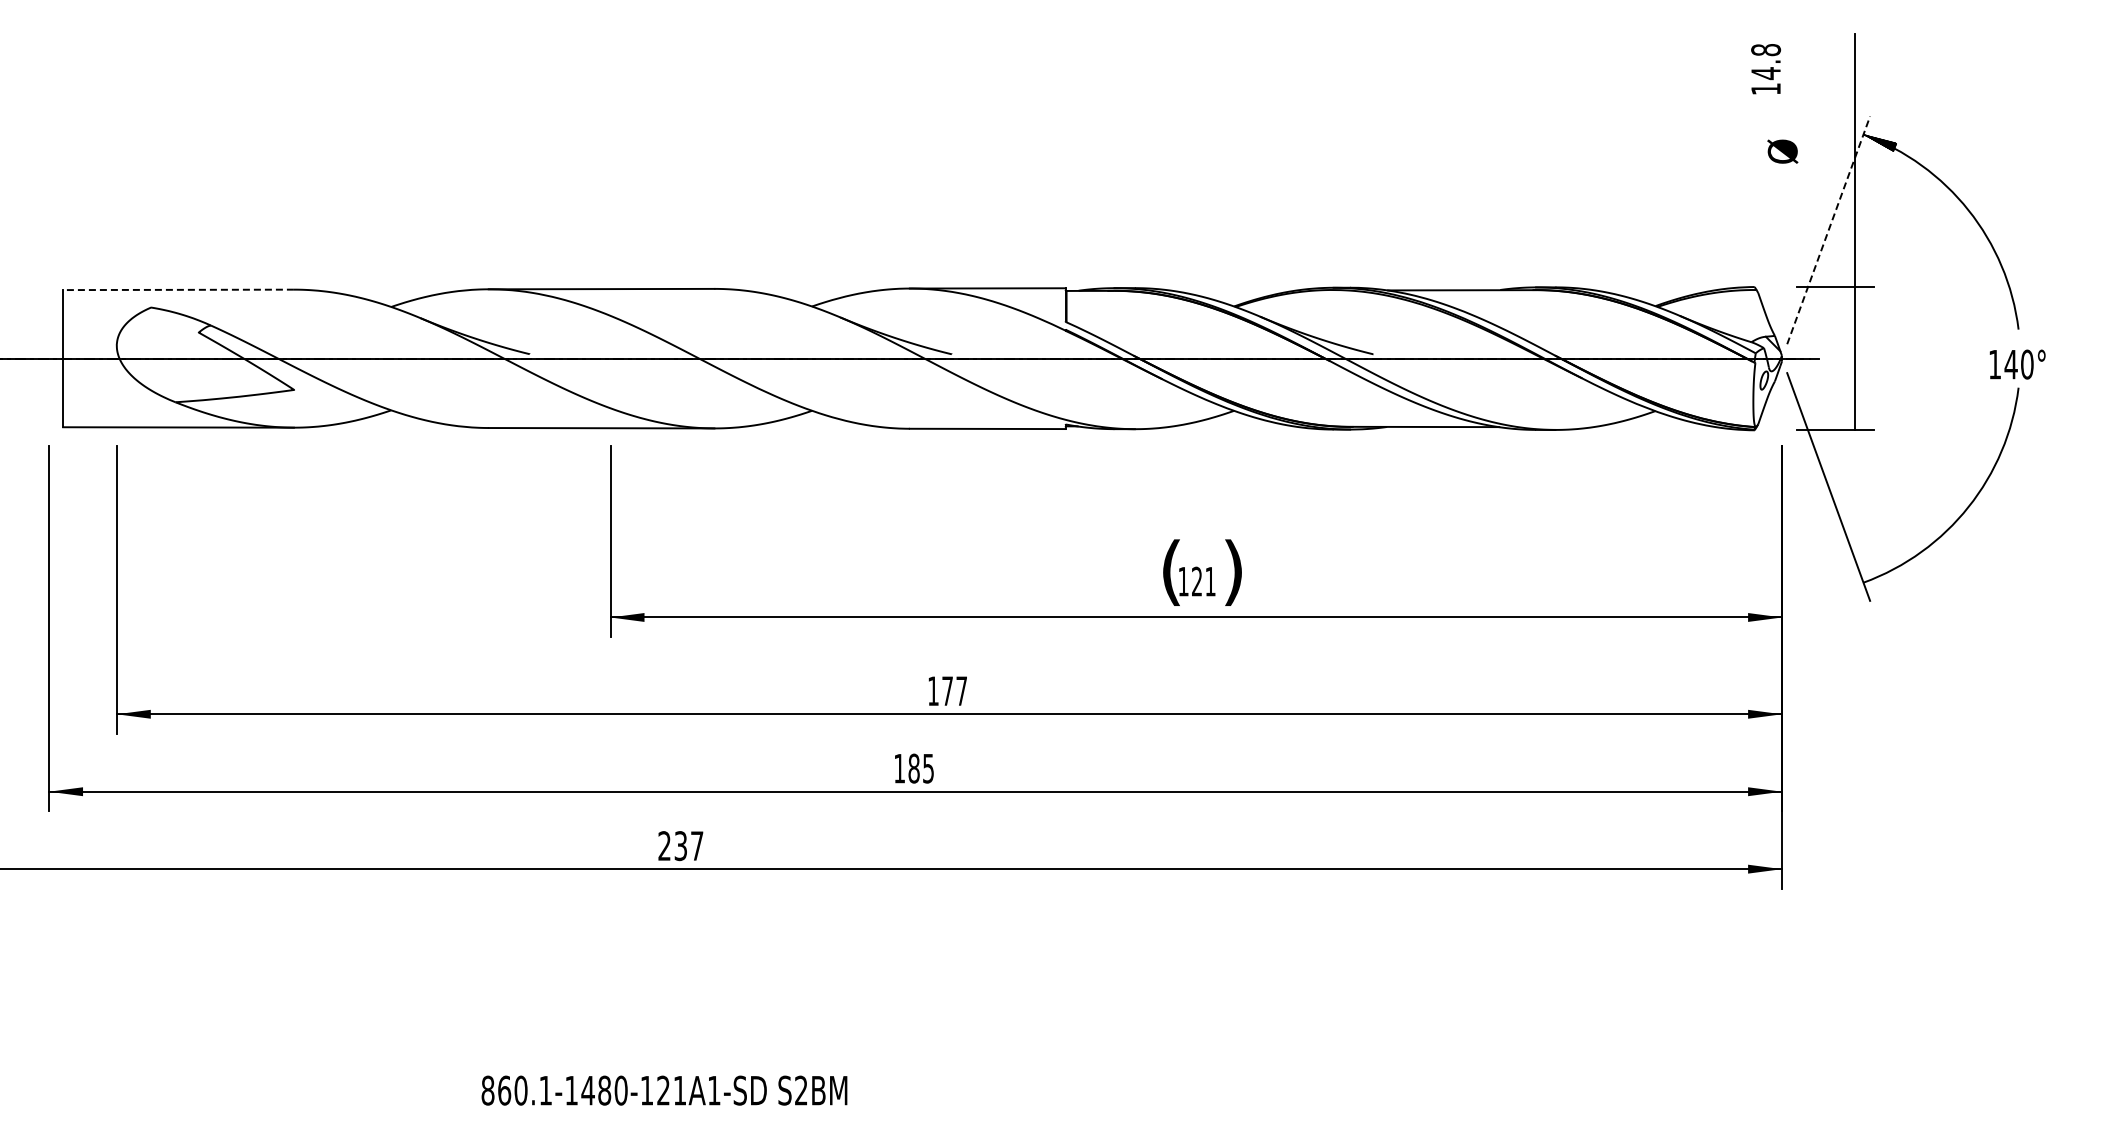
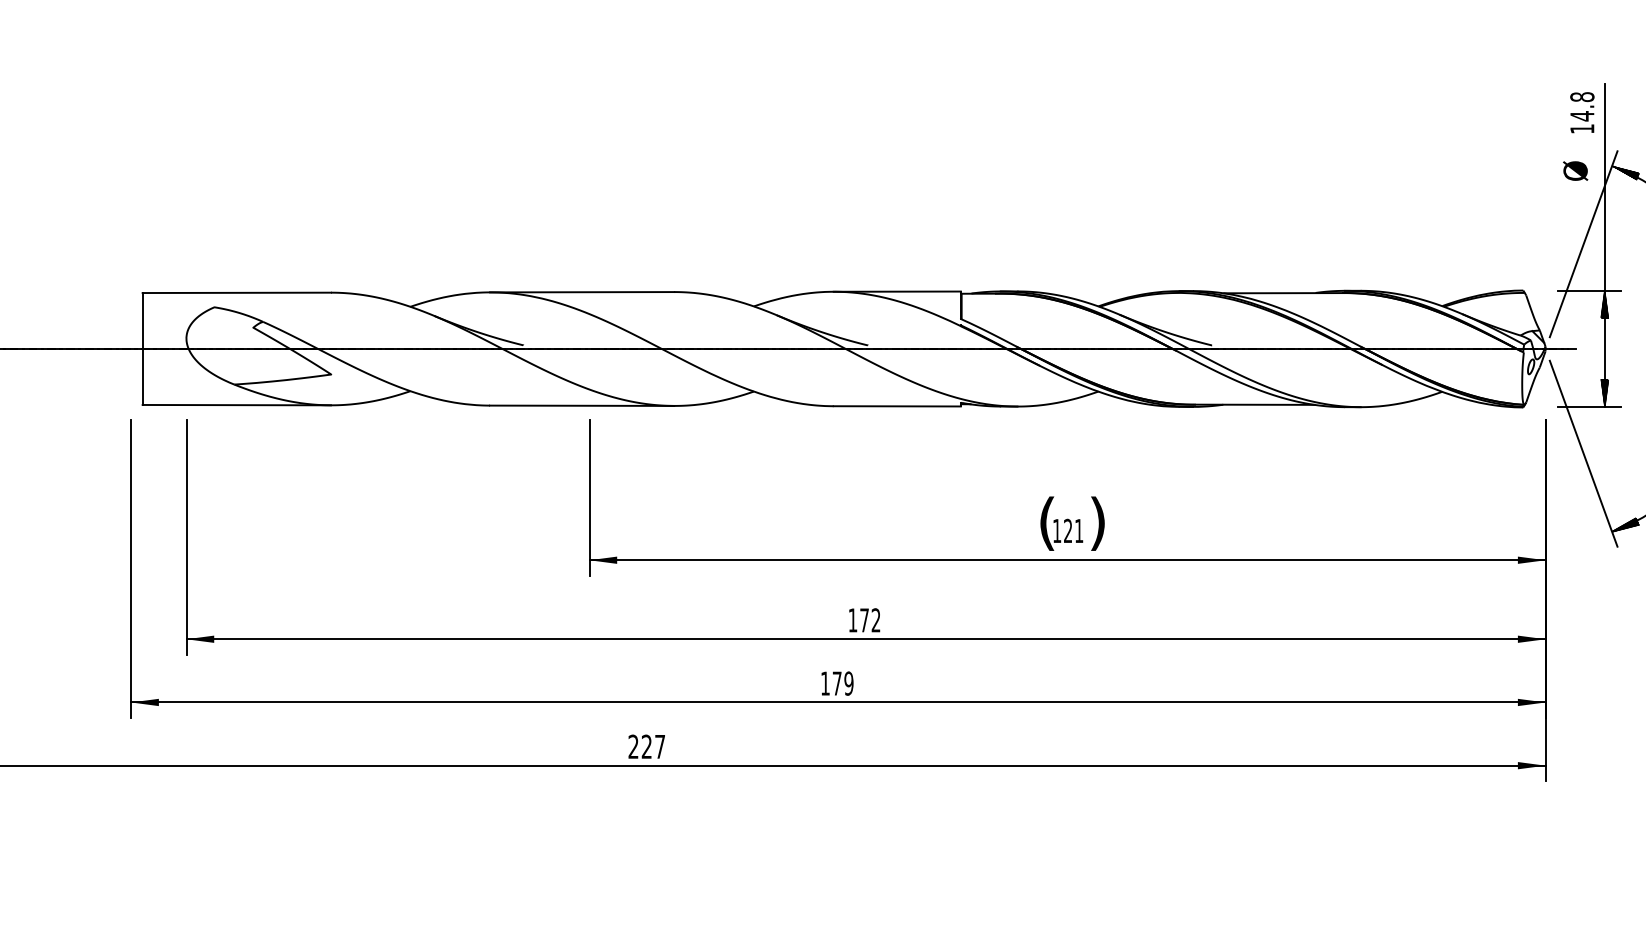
text: (1765, 69) -> (1581, 112), moved
text: (1782, 151) -> (1575, 170), moved
line: (1828, 229) -> (1583, 243), dashed -> solid
line: (178, 289) -> (236, 292), dashed -> solid
hatch: (1854, 303) -> (1604, 303), added
hatch: (1854, 413) -> (1604, 393), added
hatch: (1879, 573) -> (1625, 524), added
text: (961, 690) -> (875, 619), 177 -> 172
text: (921, 768) -> (843, 683), 185 -> 179
text: (680, 846) -> (646, 747), 237 -> 227

